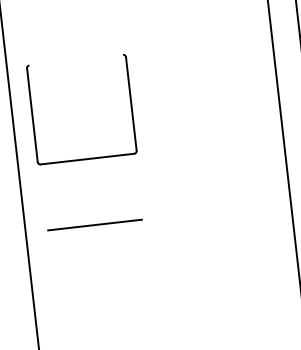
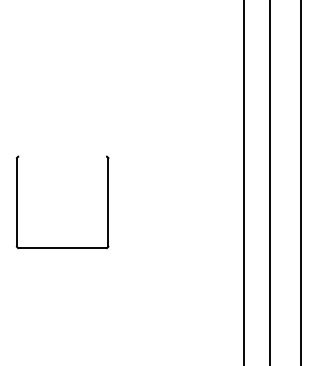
part: (33, 115) -> (17, 202), moved
line: (94, 225) -> (62, 259), removed

